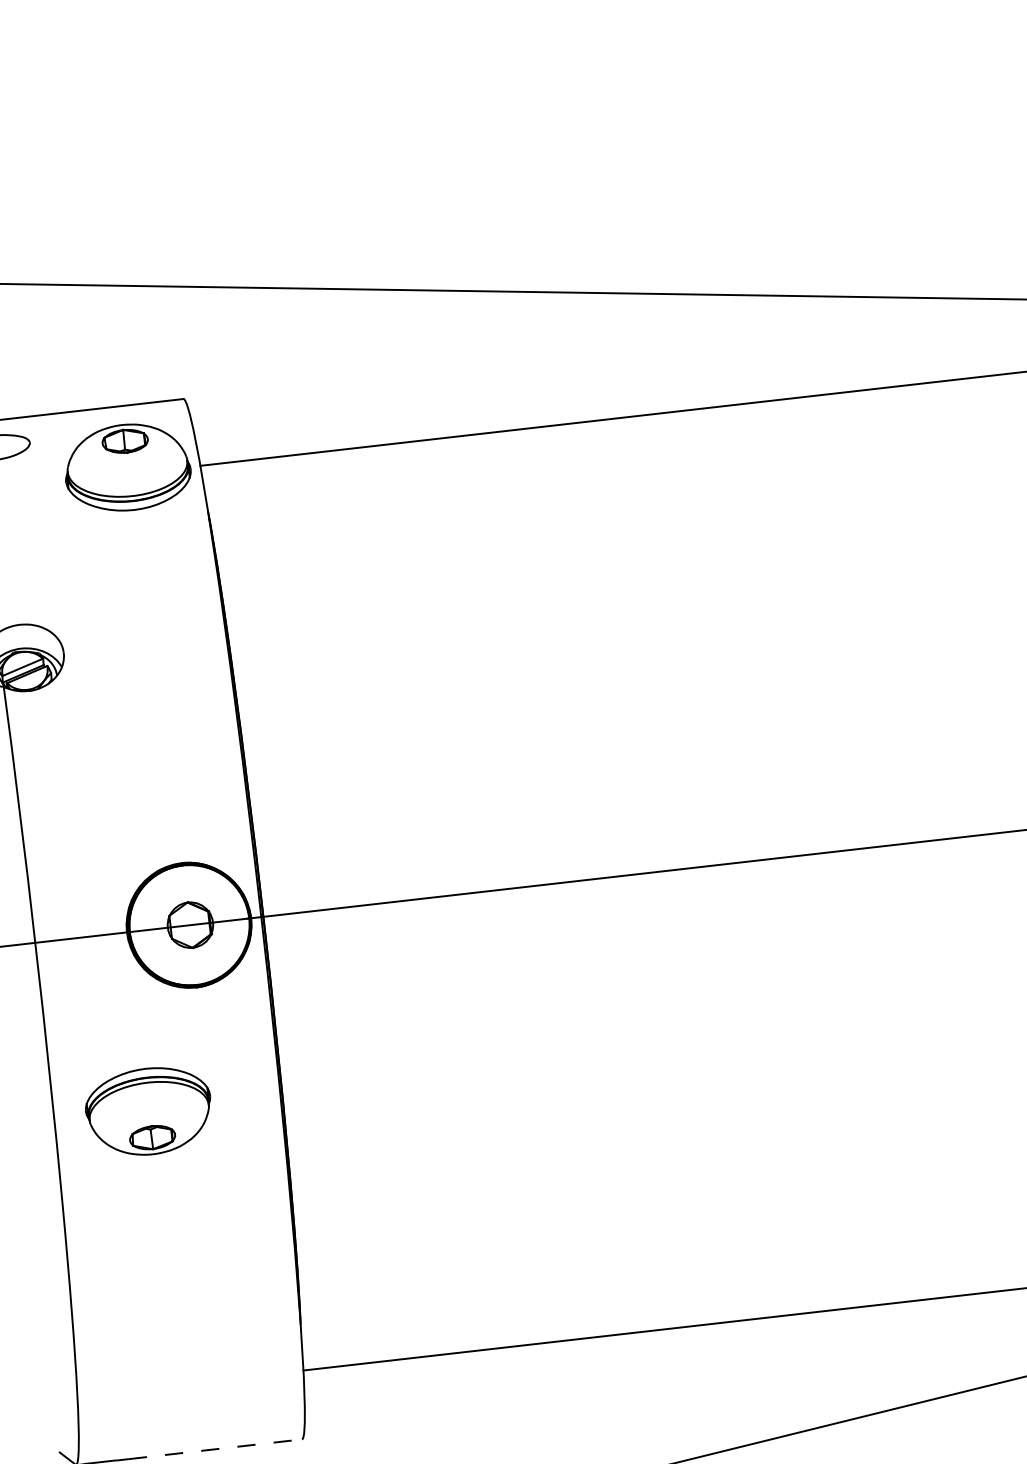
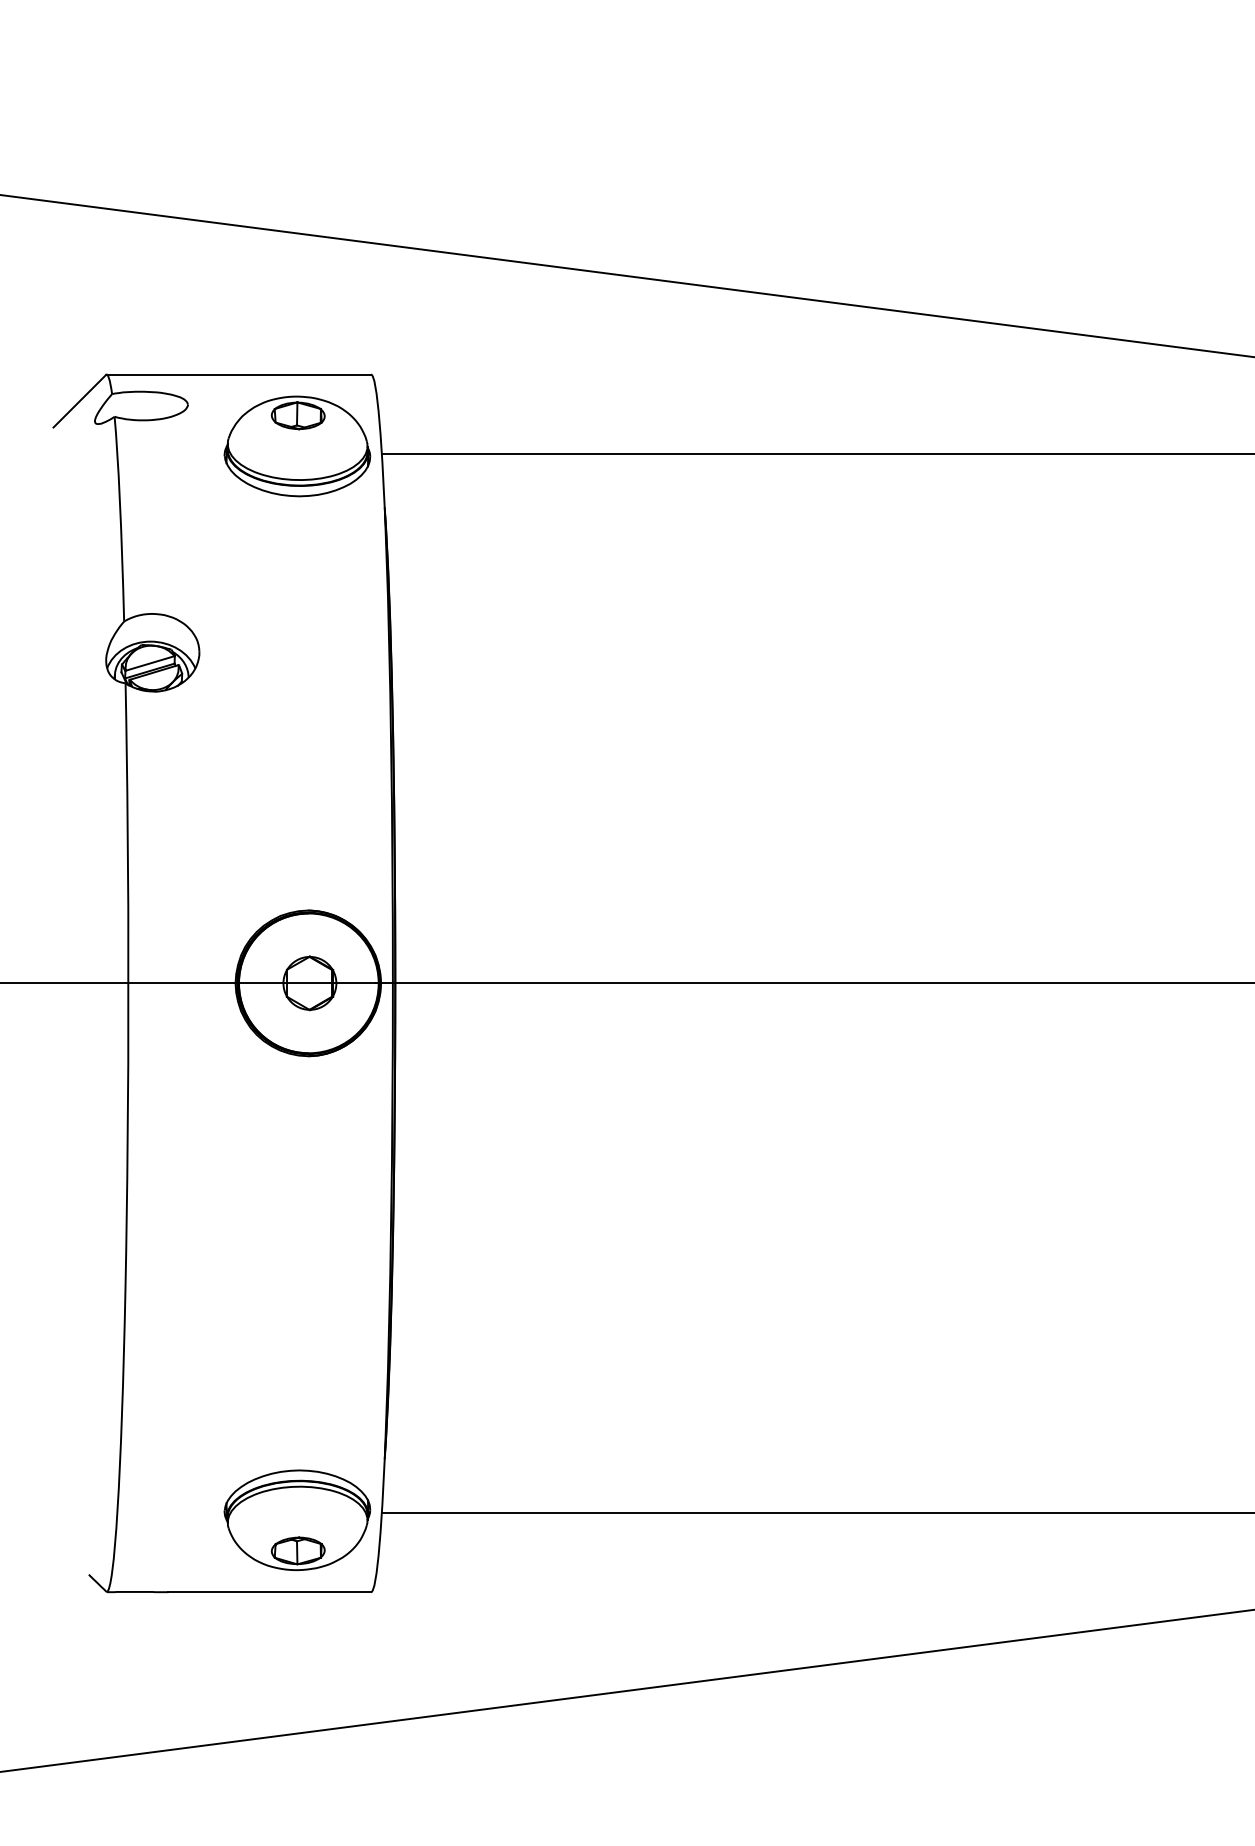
part: (148, 1110) -> (297, 1519), moved
line: (216, 1449) -> (270, 1592), dashed -> solid

